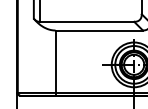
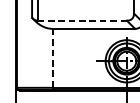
line: (87, 21) -> (82, 20), solid -> dashed
line: (55, 63) -> (52, 59), solid -> dashed

